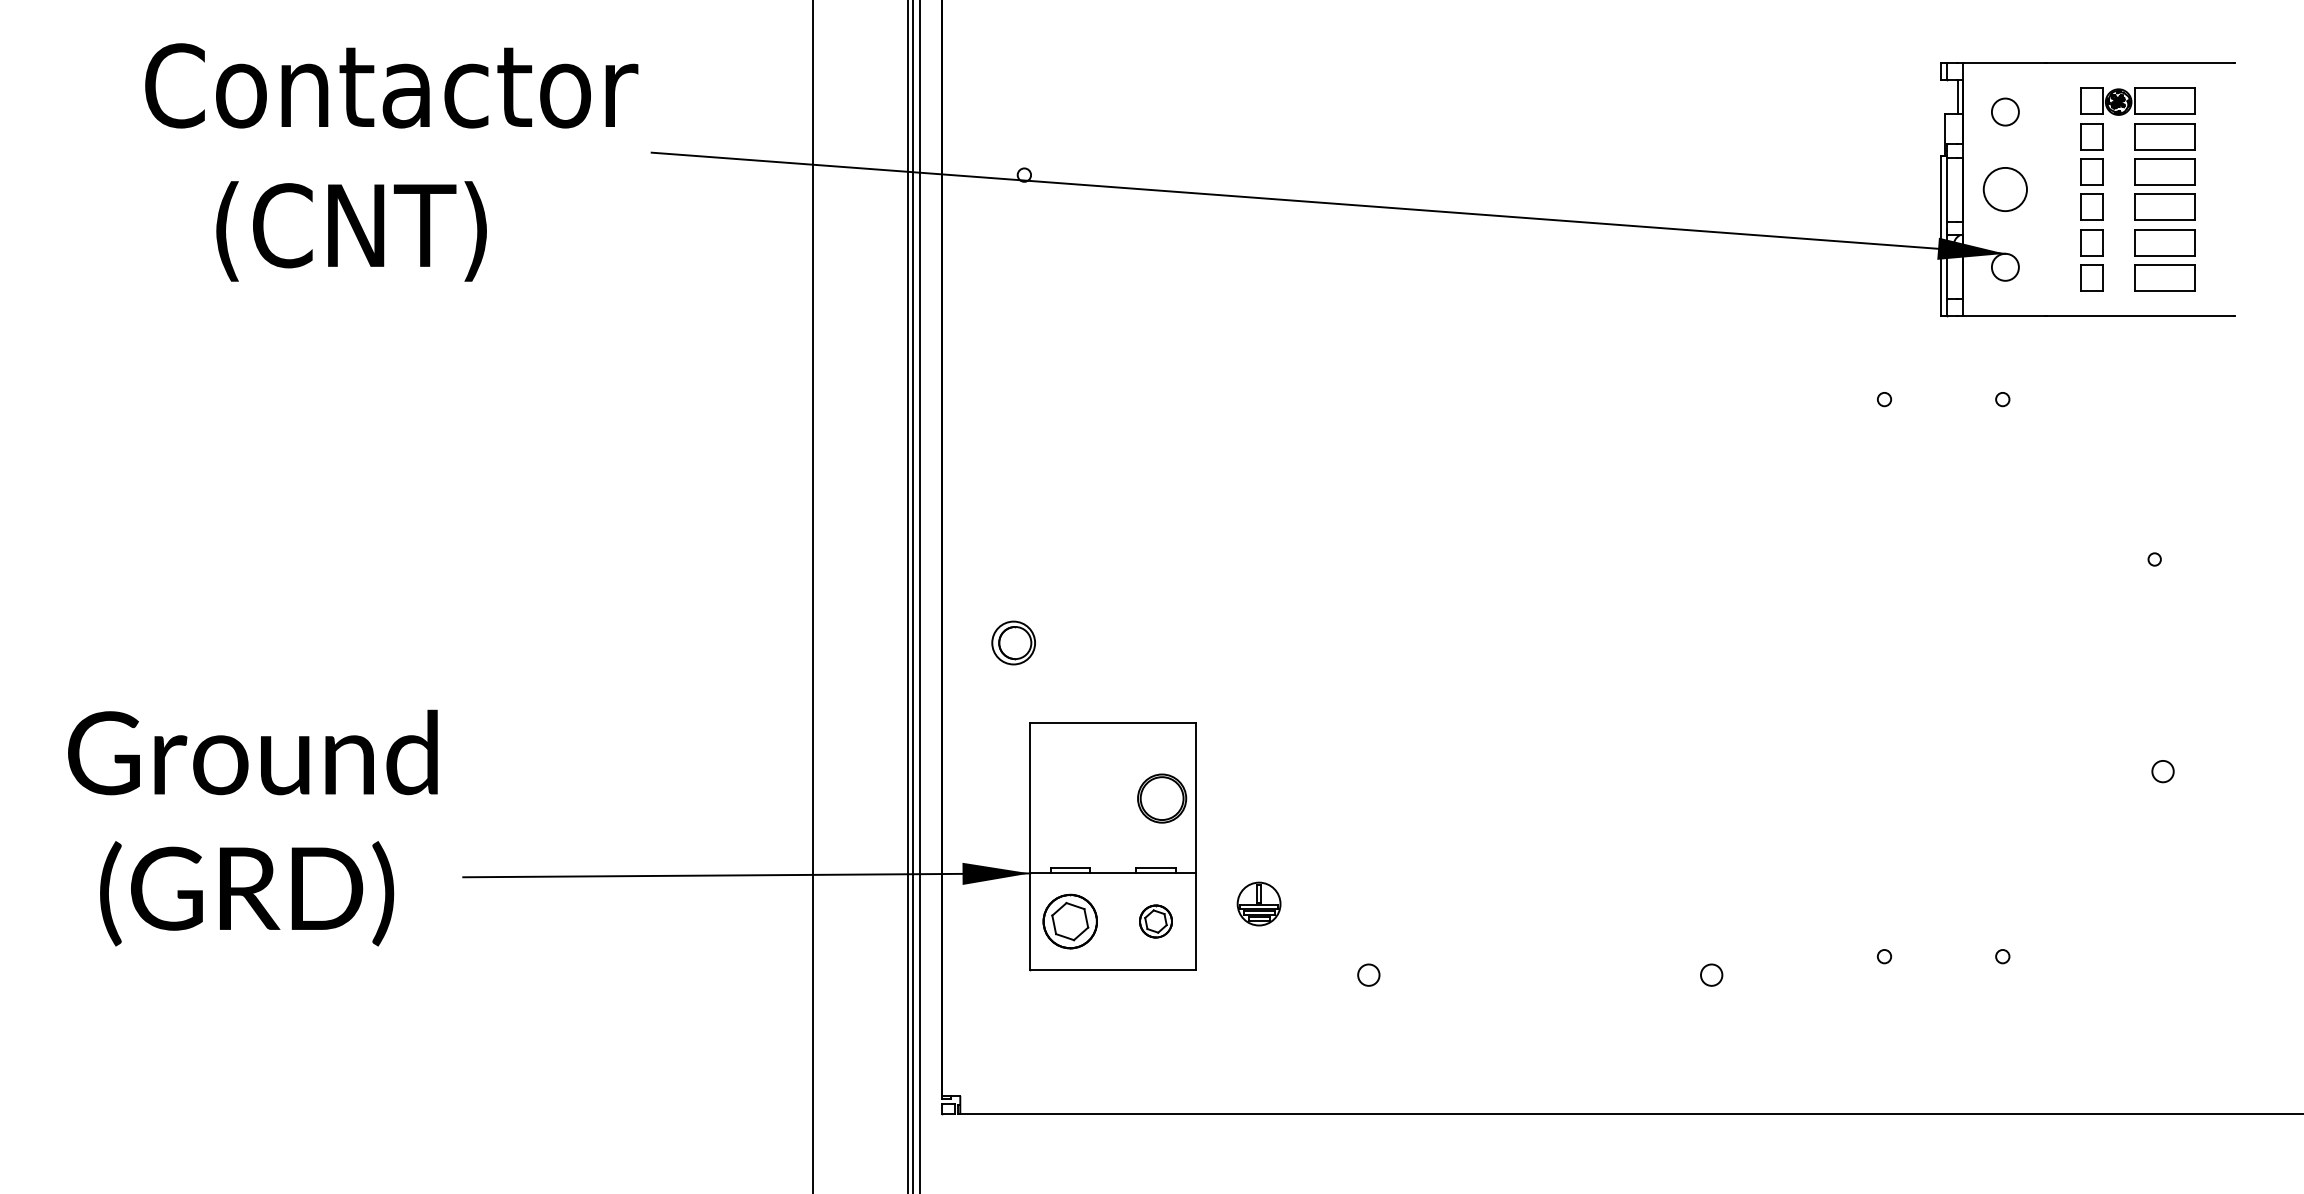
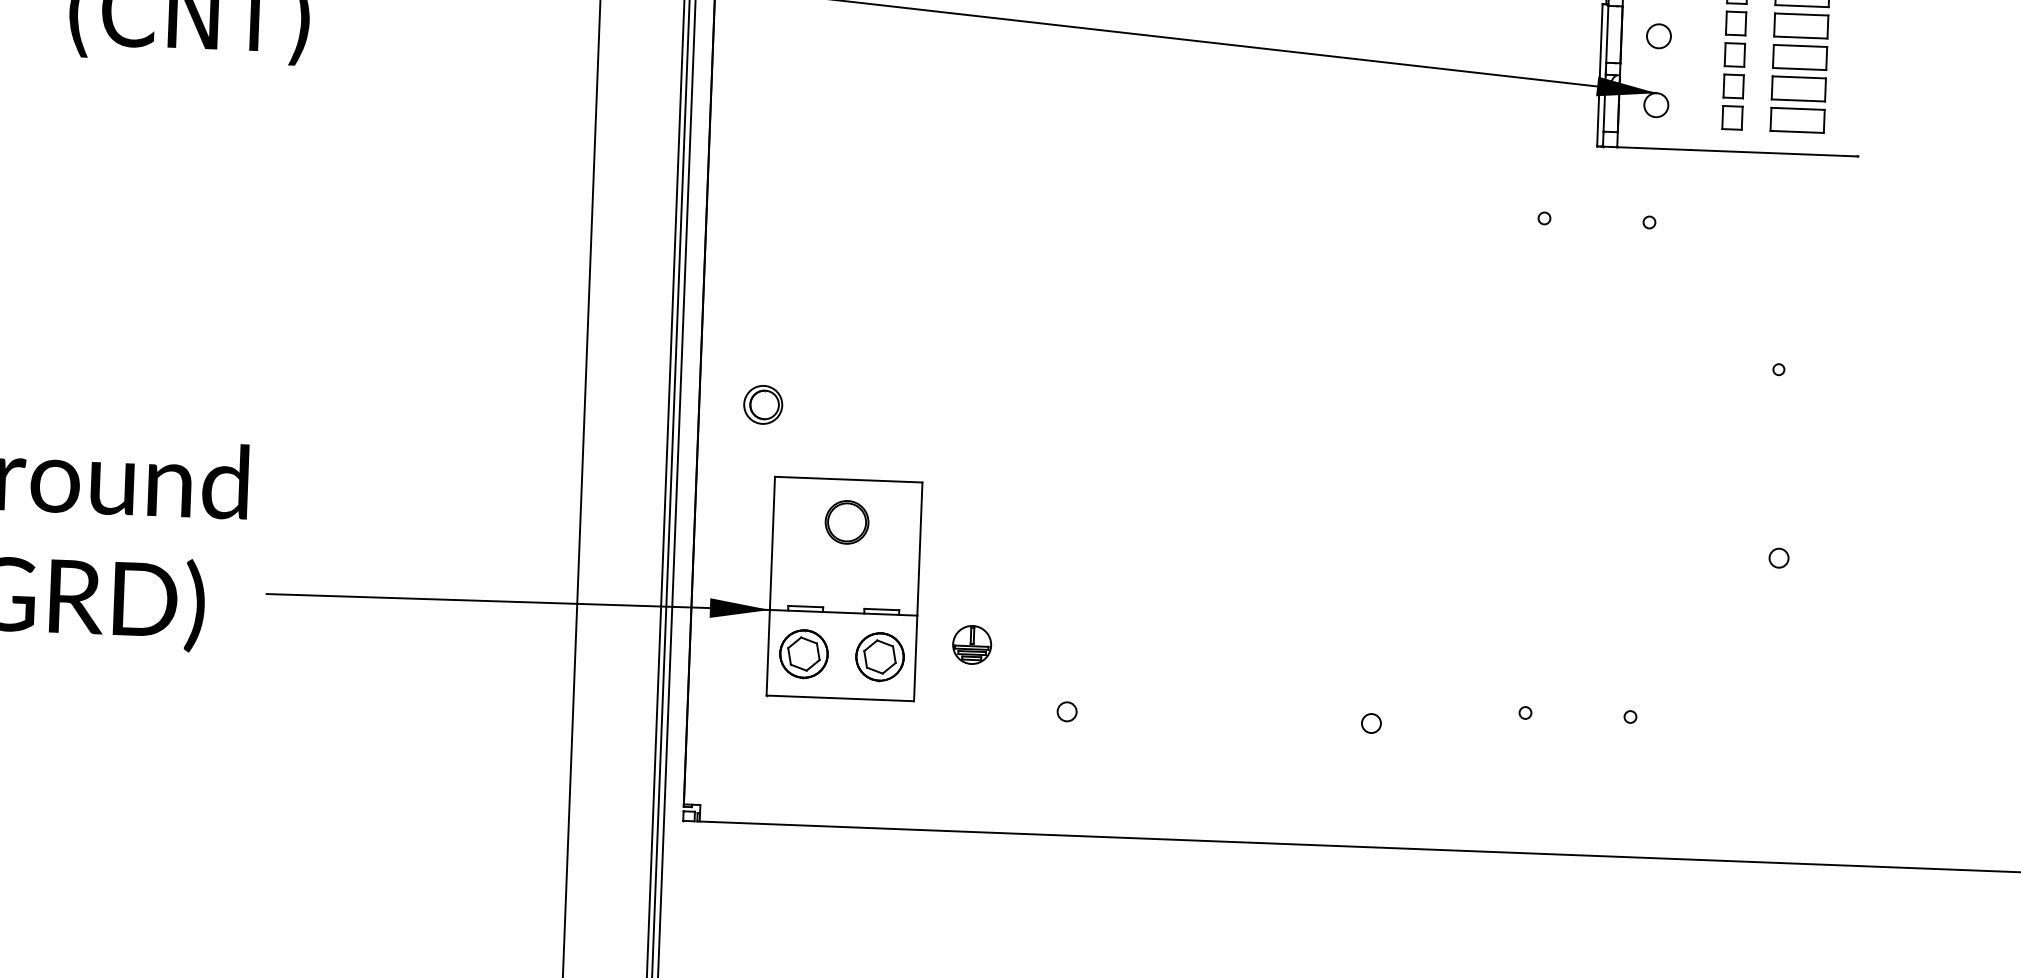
circle: (2005, 189) -> (1659, 36), size x0.62
part: (1162, 798) -> (847, 522), moved
part: (1155, 921) -> (879, 656), size x1.67

